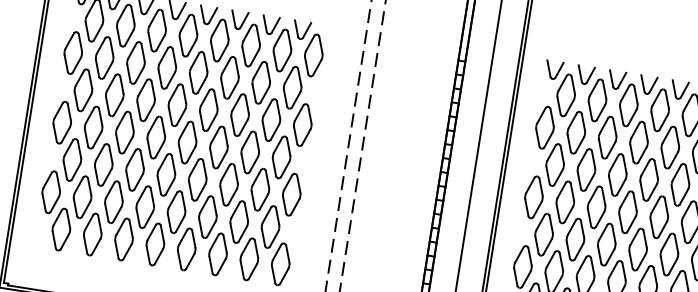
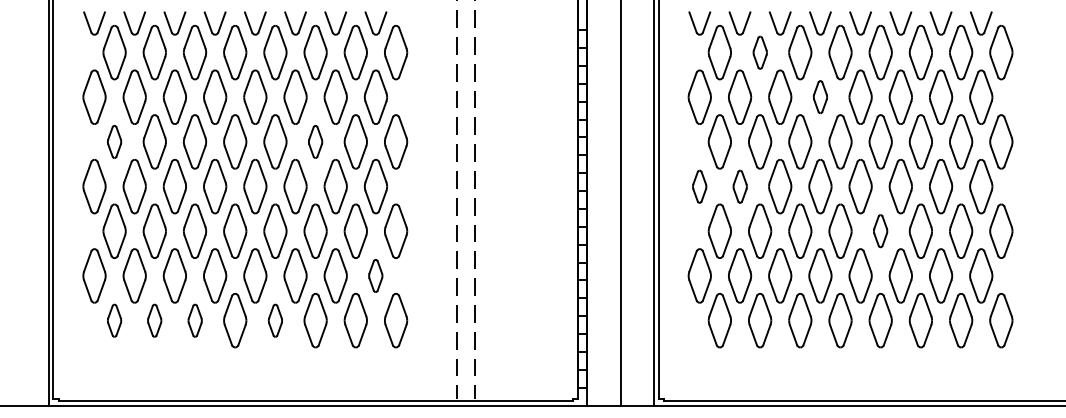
part: (83, 90) -> (114, 141), size x0.6
part: (597, 100) -> (760, 52), size x0.6
part: (240, 114) -> (315, 141), size x0.6
part: (639, 142) -> (820, 96), size x0.6
part: (533, 197) -> (699, 186), size x0.6
part: (565, 202) -> (740, 186), size x0.6
part: (270, 226) -> (375, 275), size x0.6
part: (61, 229) -> (114, 320), size x0.6
part: (92, 234) -> (154, 320), size x0.6
part: (124, 239) -> (195, 320), size x0.6
part: (186, 249) -> (275, 320), size x0.6
part: (669, 253) -> (880, 230), size x0.6

